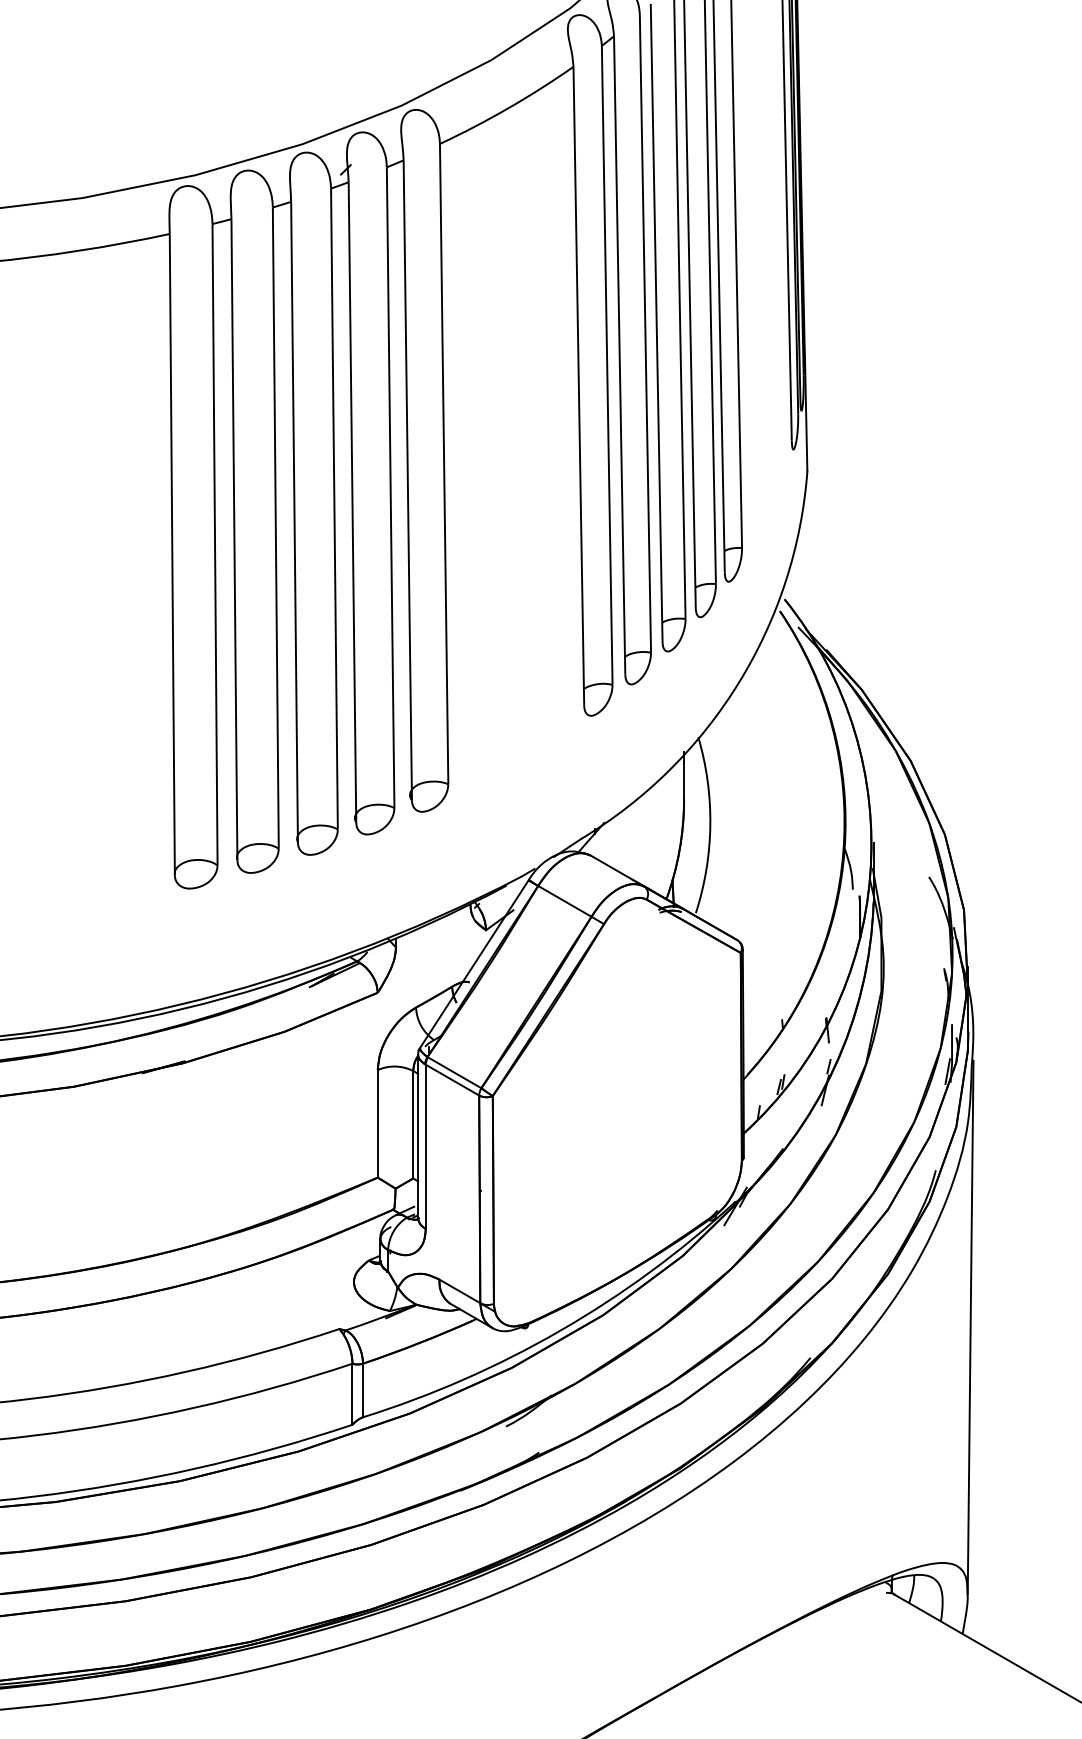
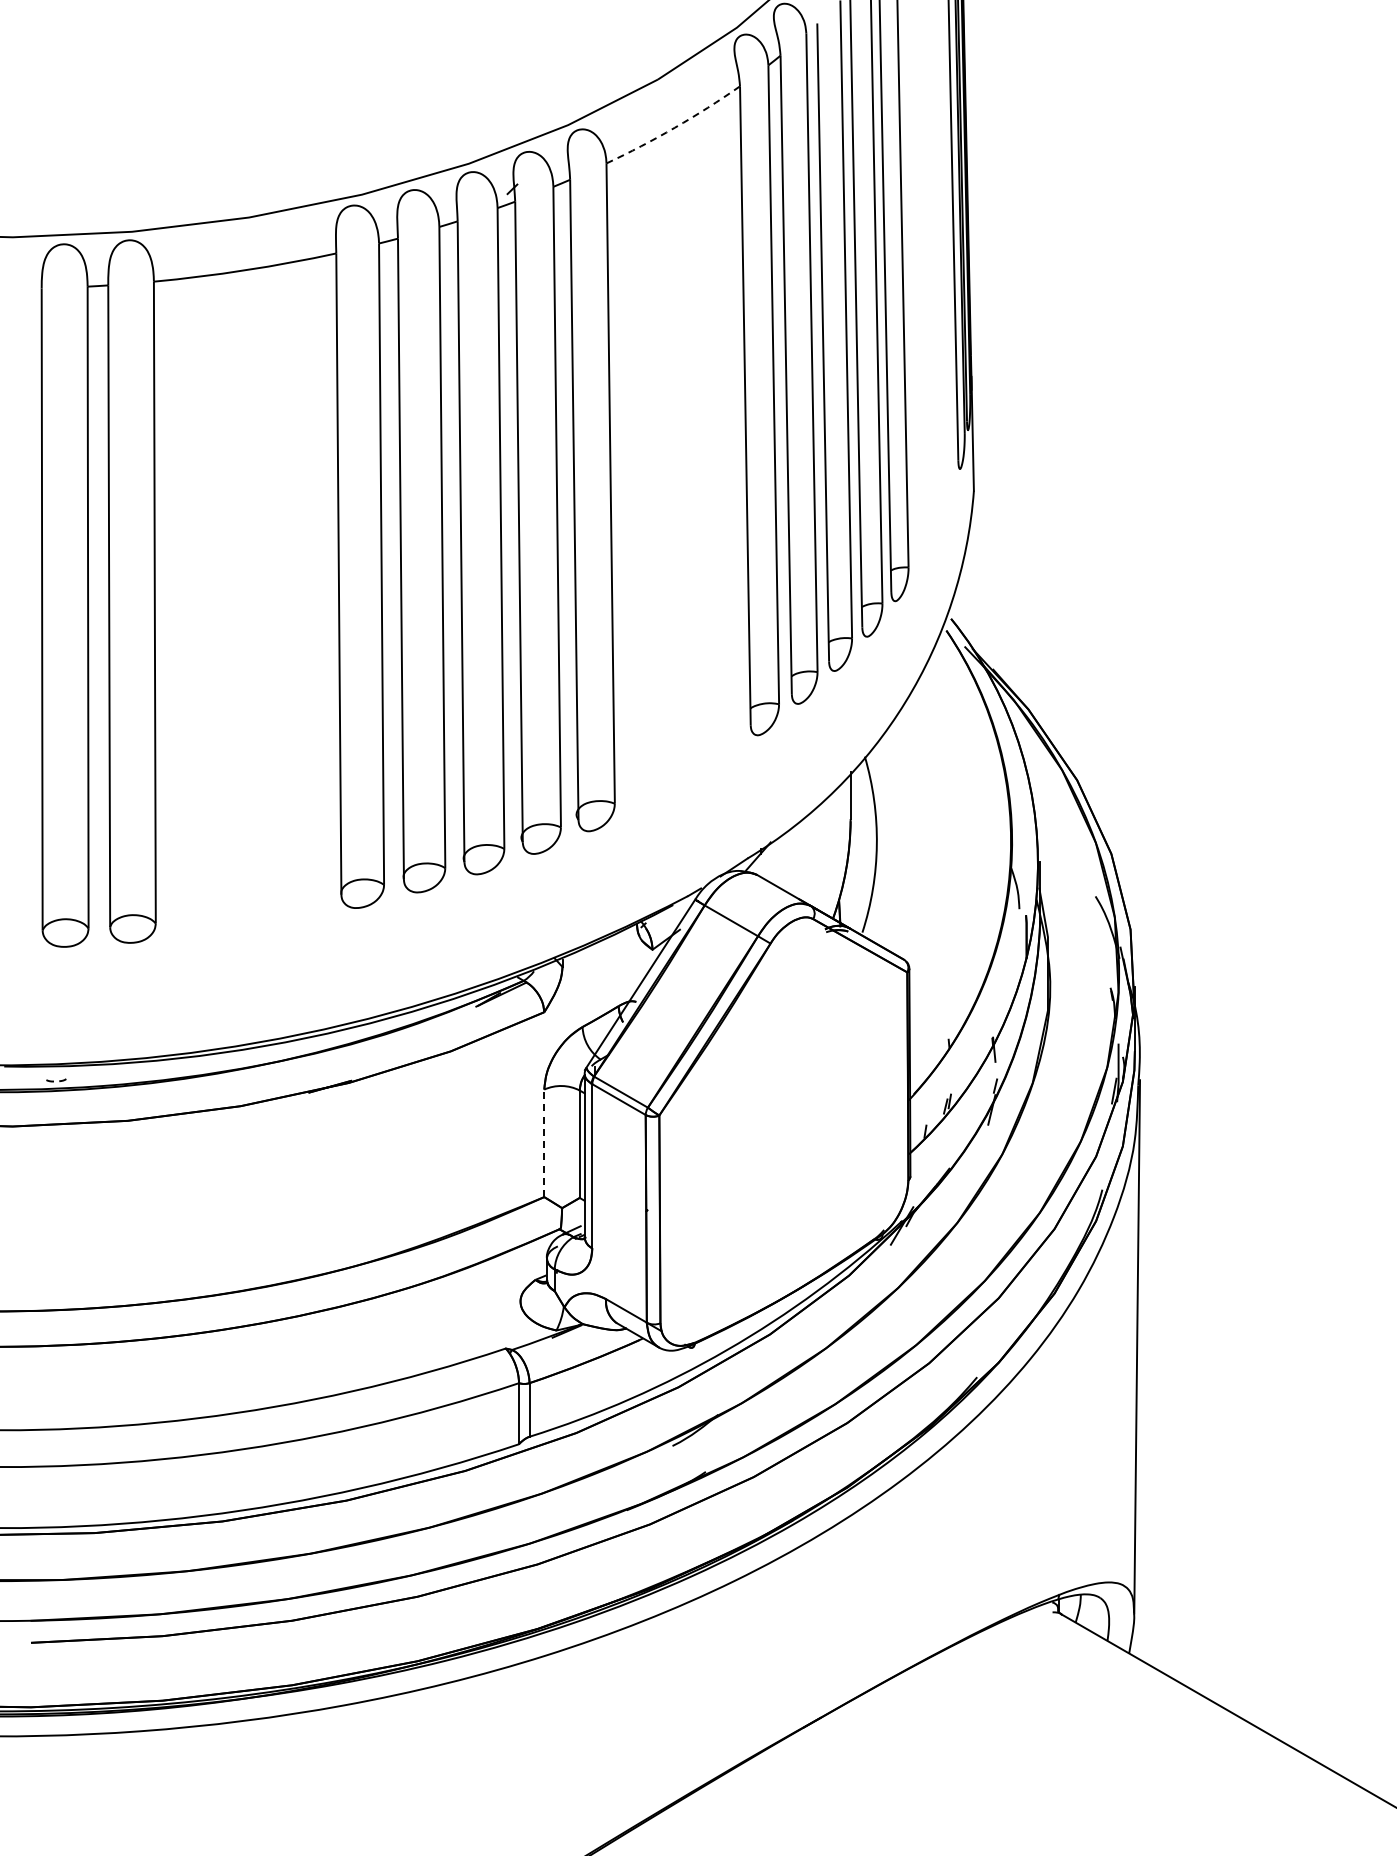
arc: (507, 108) -> (674, 127), solid -> dashed
line: (377, 1124) -> (544, 1143), solid -> dashed

